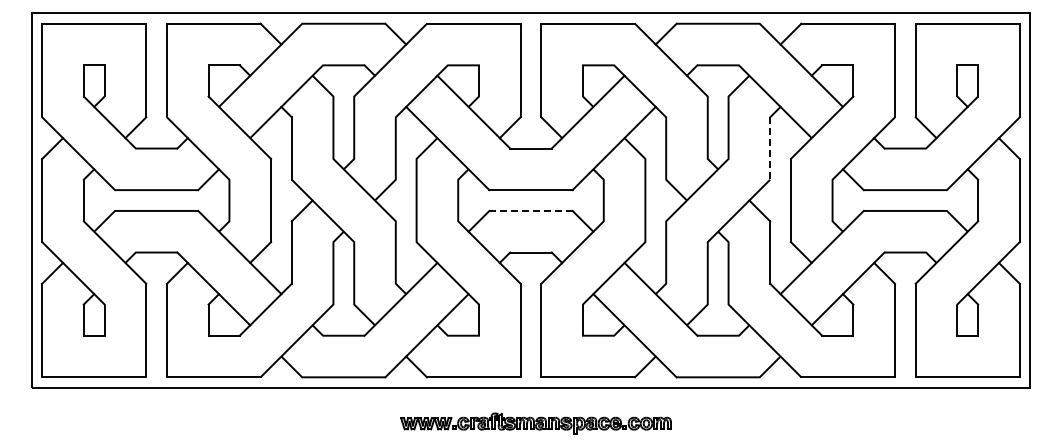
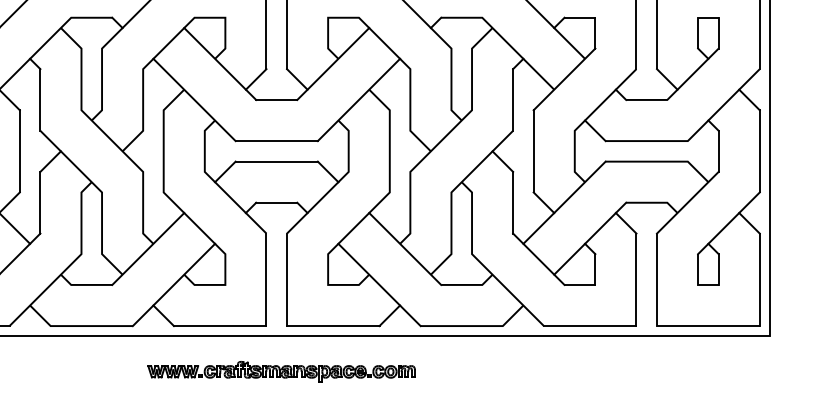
line: (770, 149) -> (513, 100), dashed -> solid
line: (531, 210) -> (277, 161), dashed -> solid

